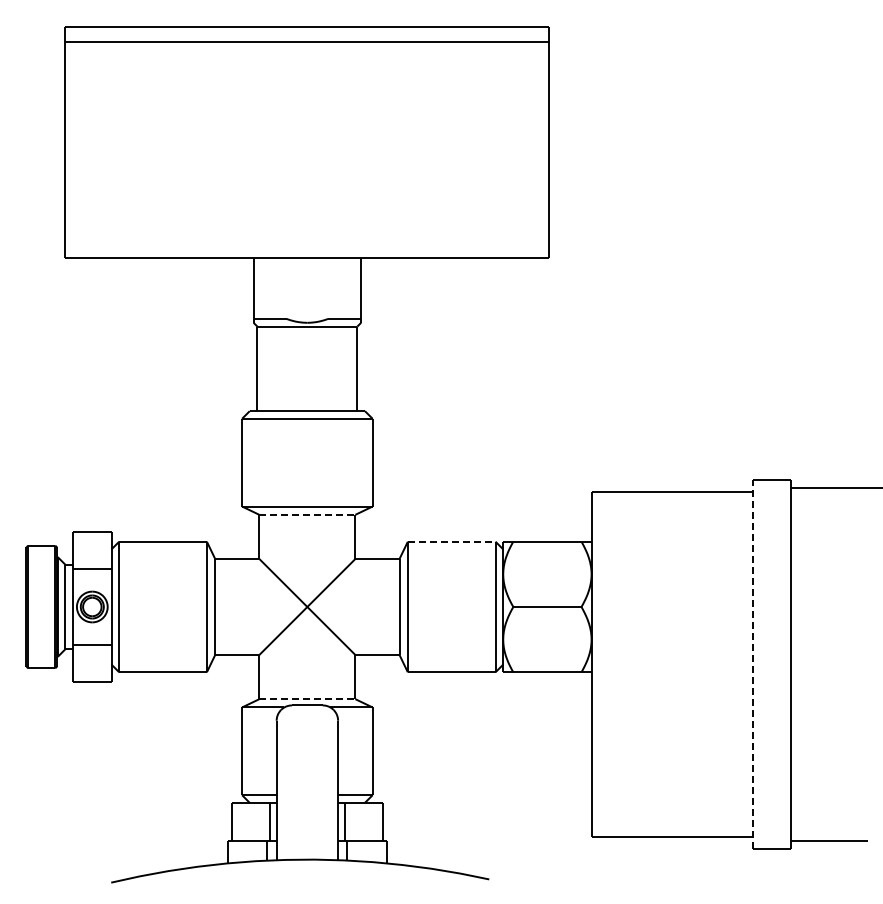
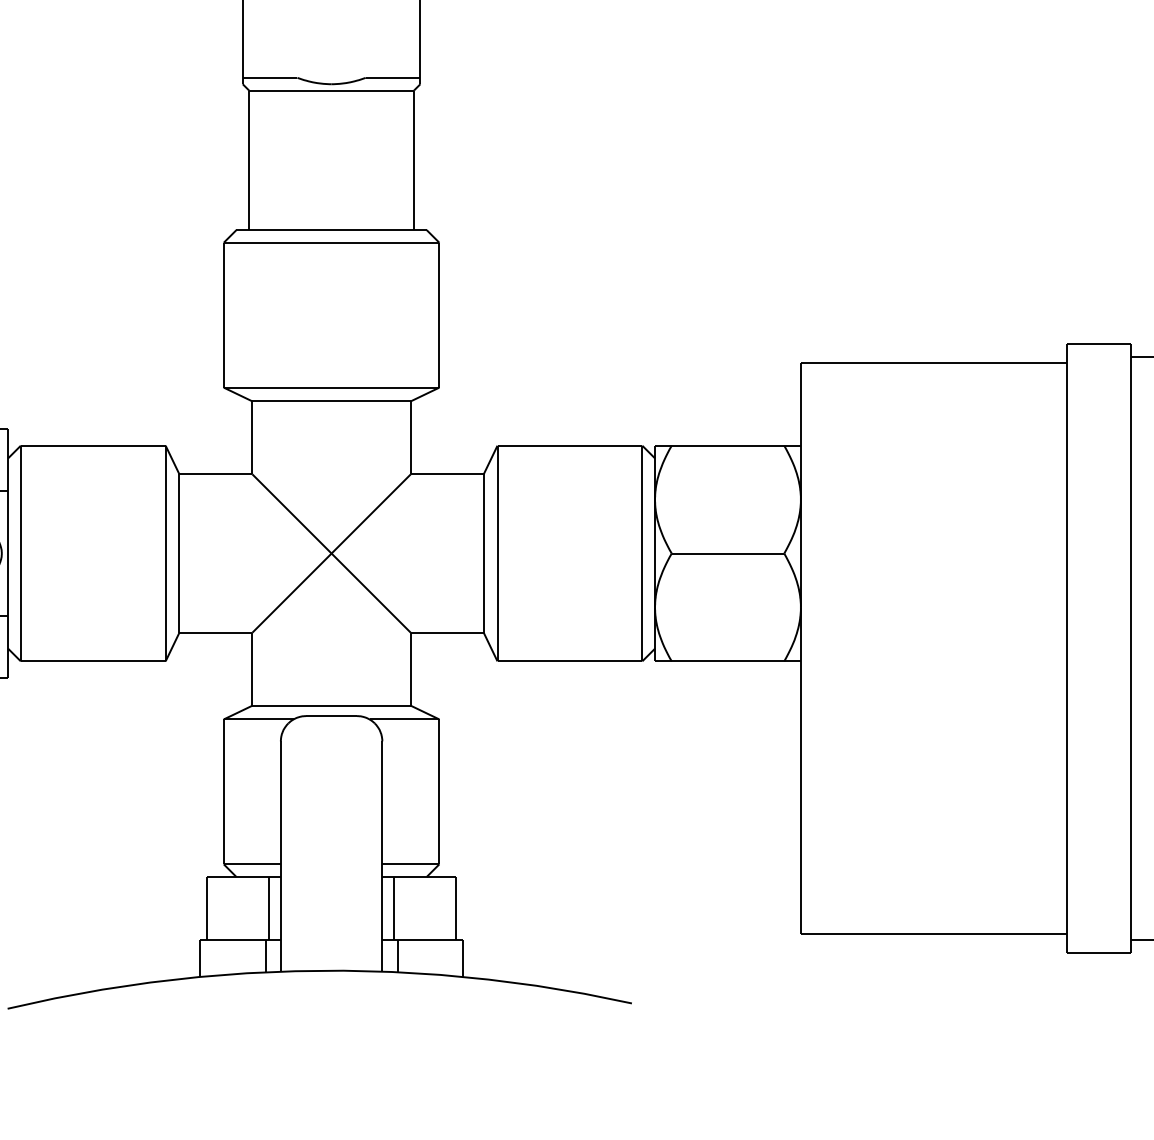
line: (307, 514) -> (331, 400), dashed -> solid
line: (451, 541) -> (569, 445), dashed -> solid
line: (752, 664) -> (1066, 648), dashed -> solid
line: (307, 699) -> (331, 706), dashed -> solid

